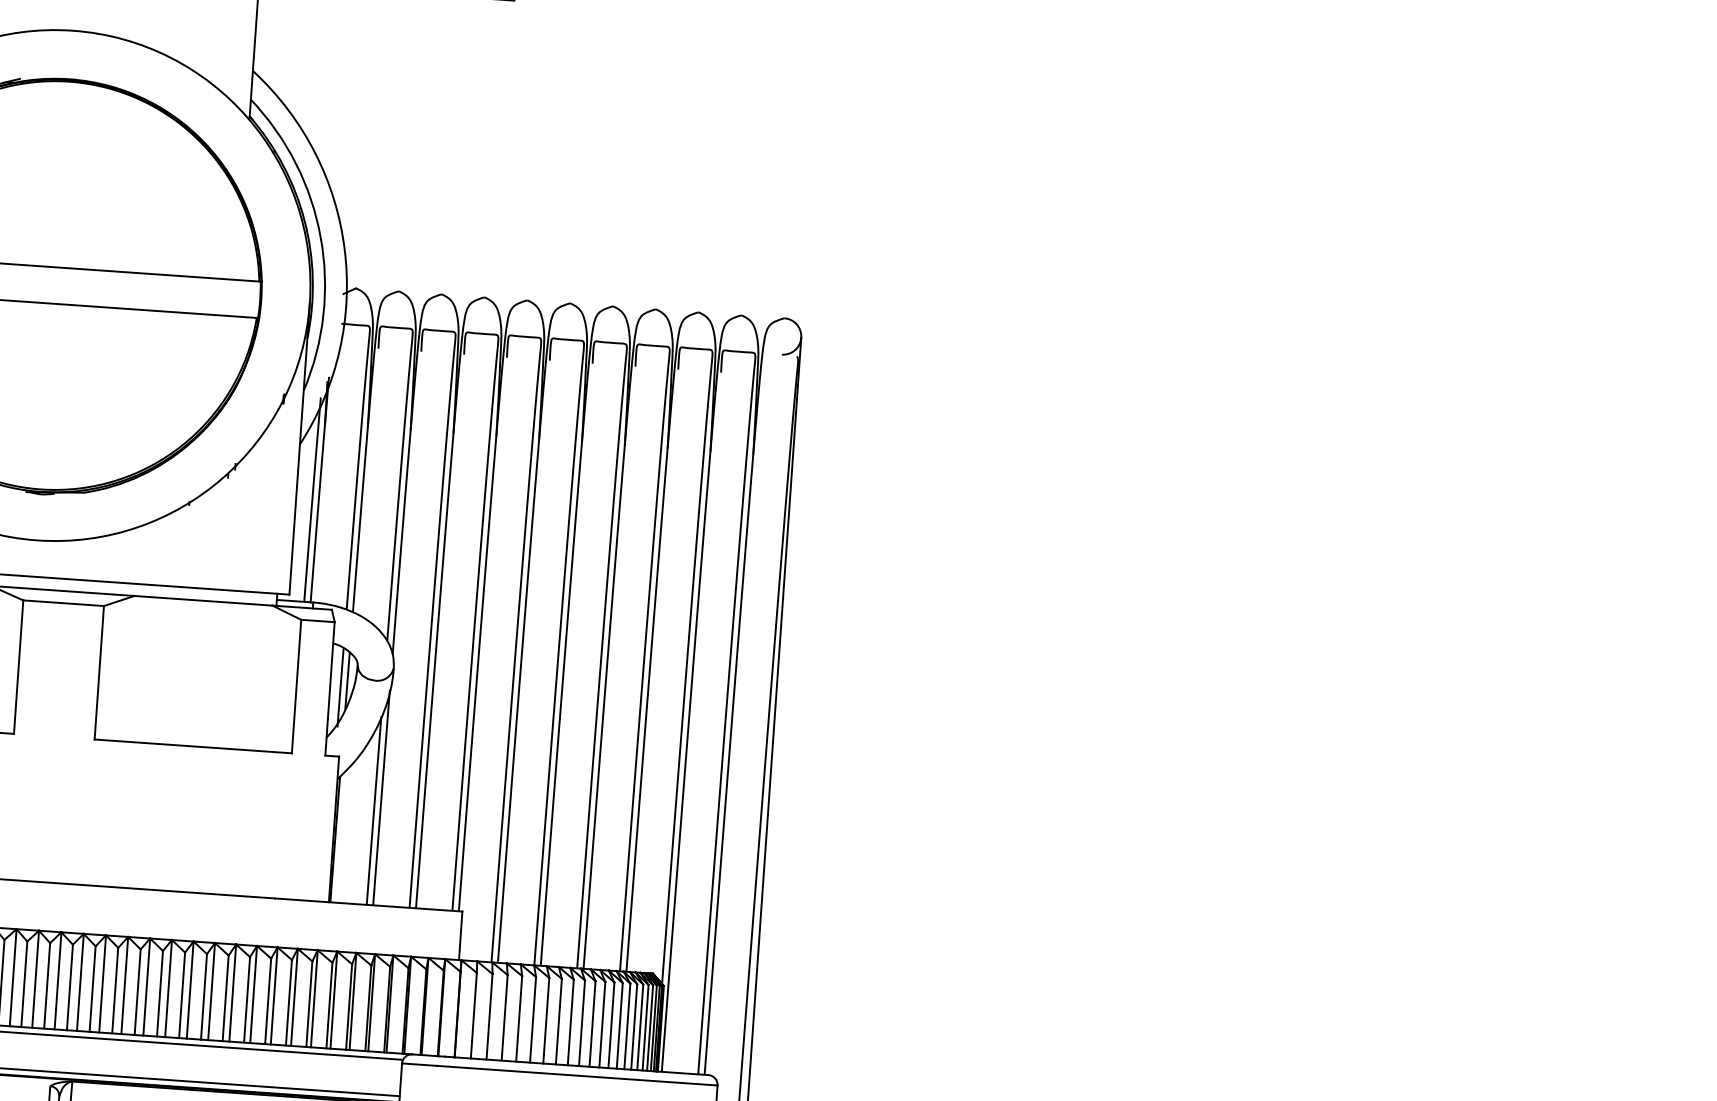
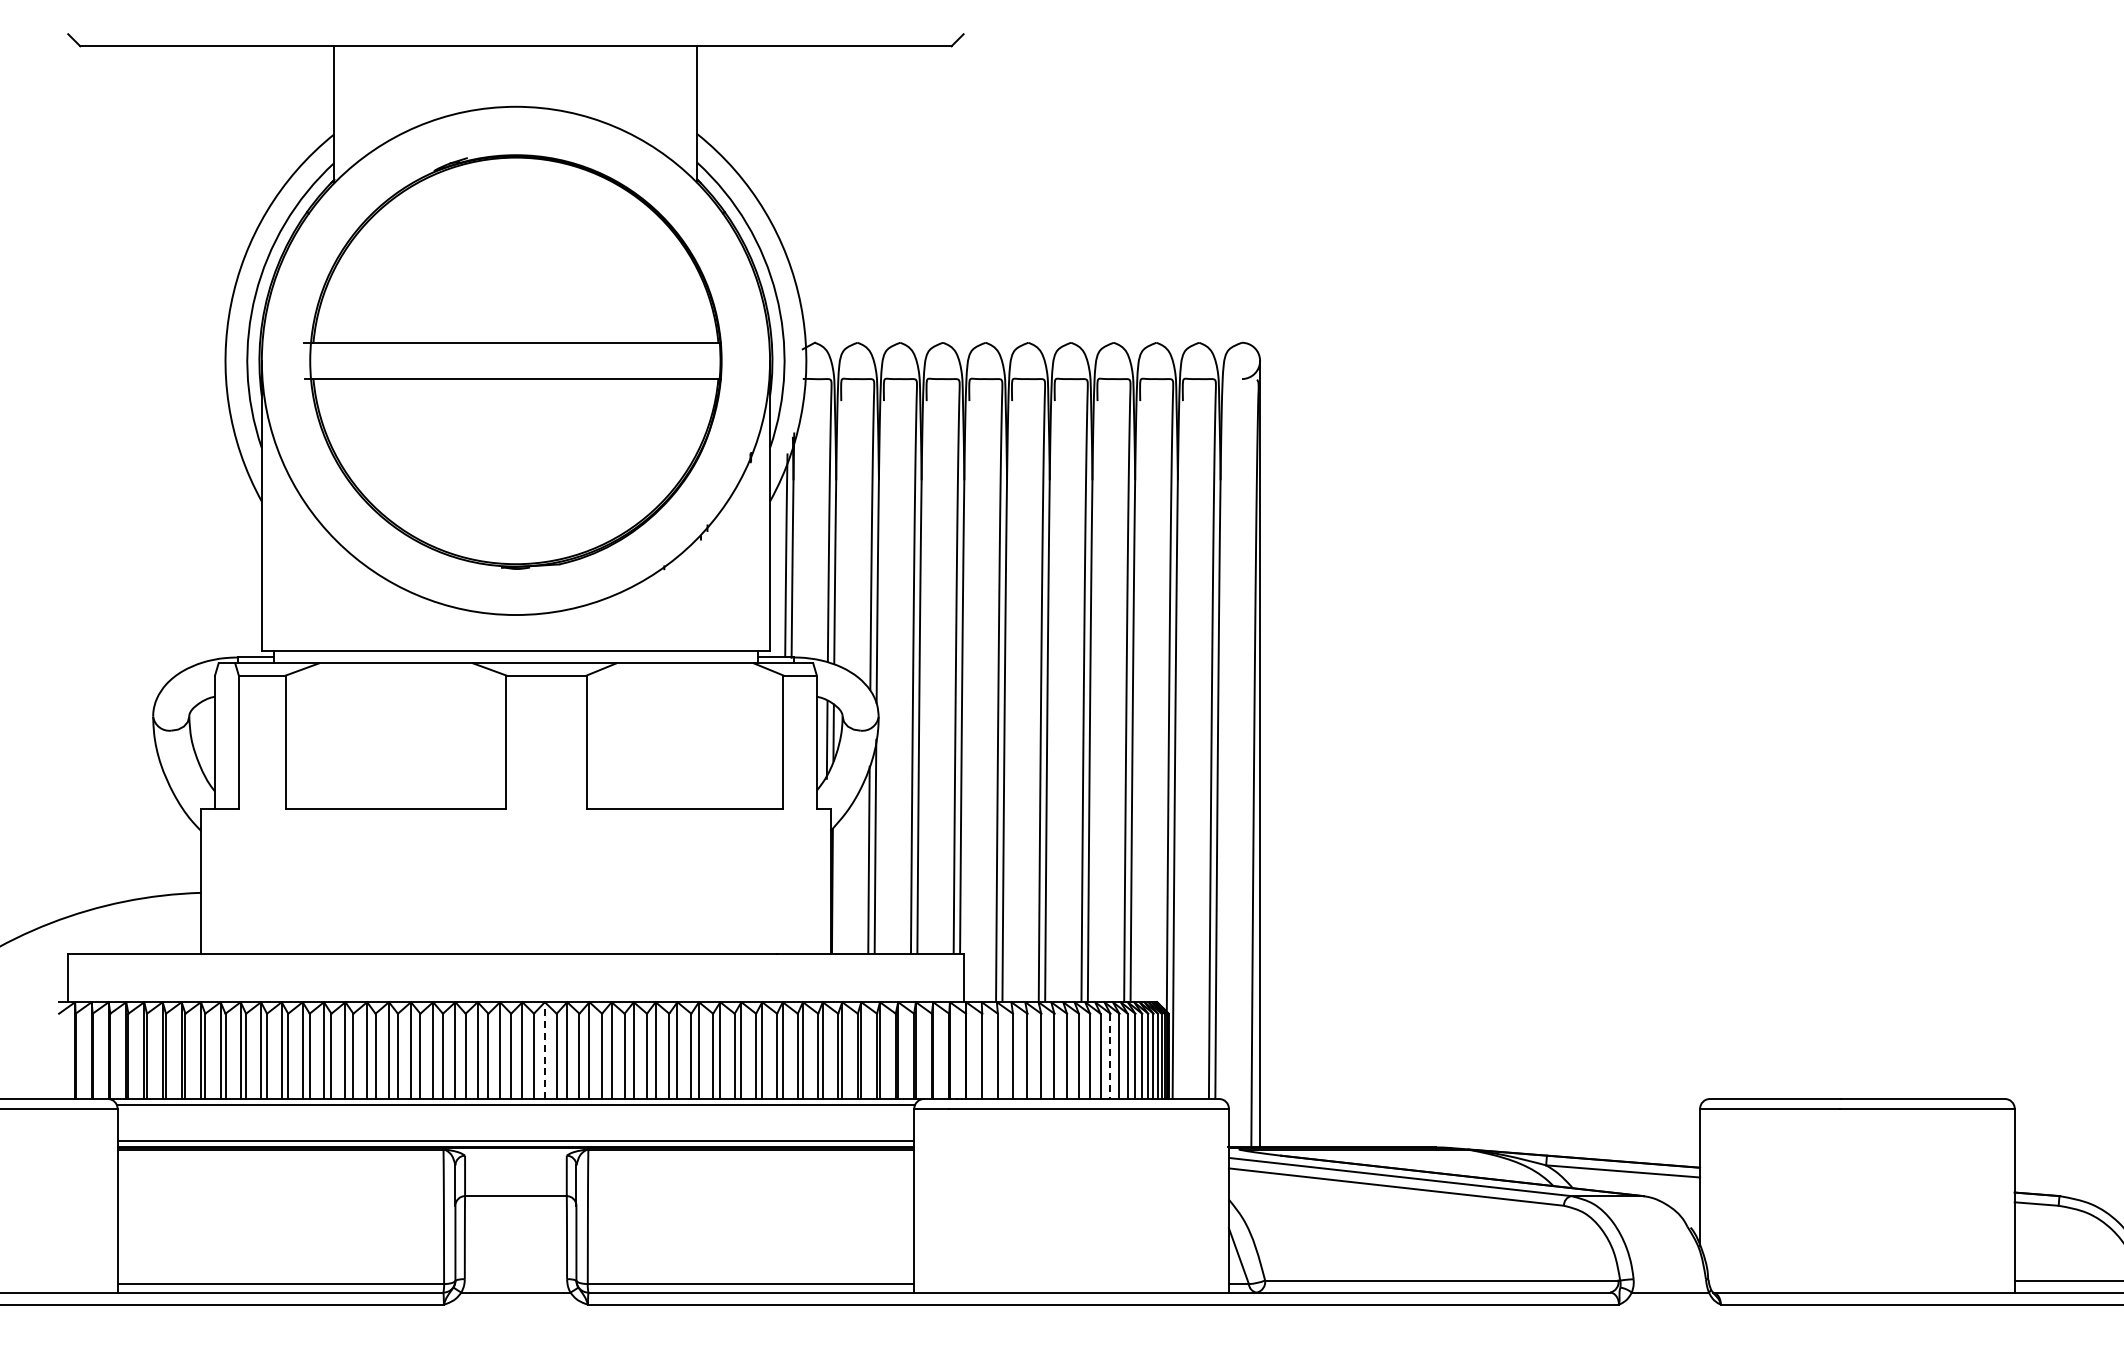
line: (35, 979) -> (544, 1050), solid -> dashed
line: (602, 1024) -> (1110, 1056), solid -> dashed

